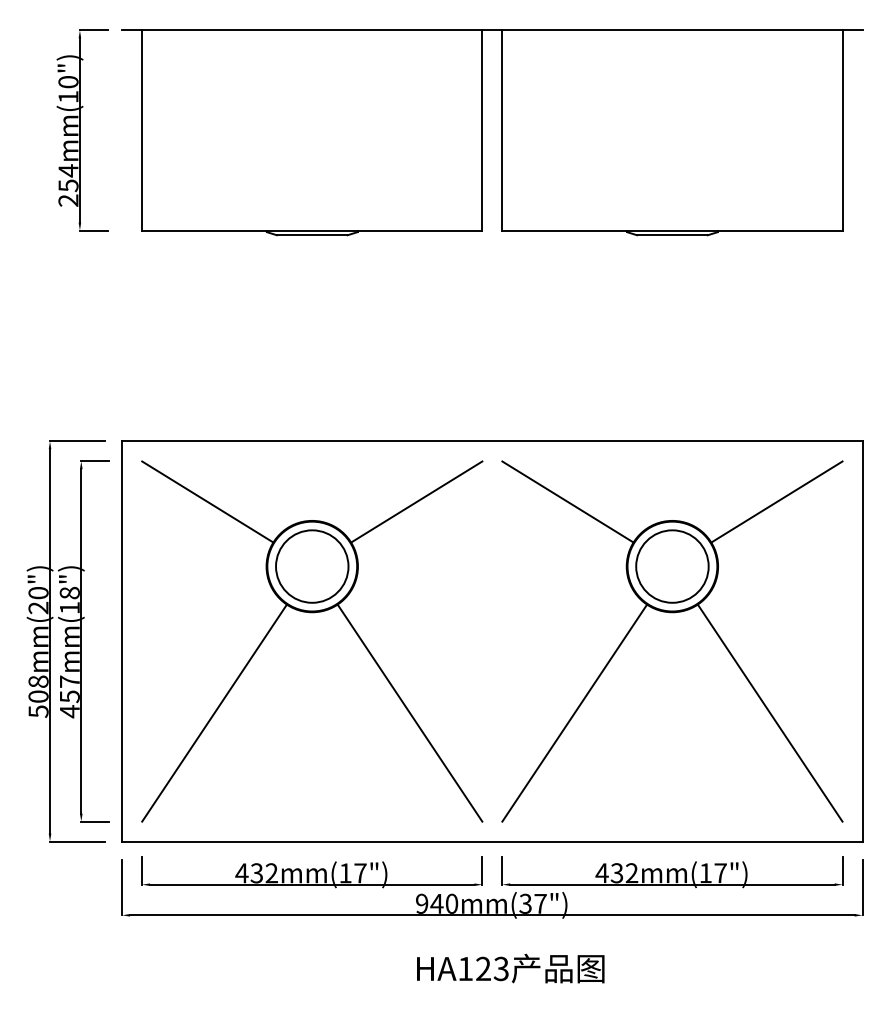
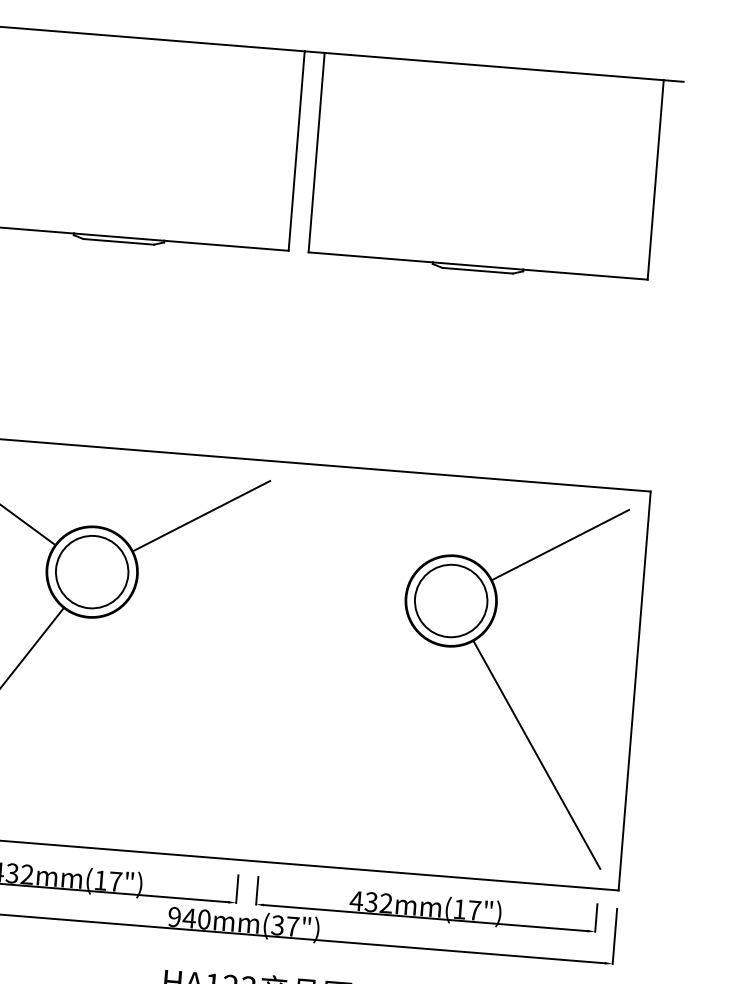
line: (567, 501) -> (351, 527), removed
line: (409, 712) -> (177, 725), removed
line: (574, 712) -> (341, 738), removed

